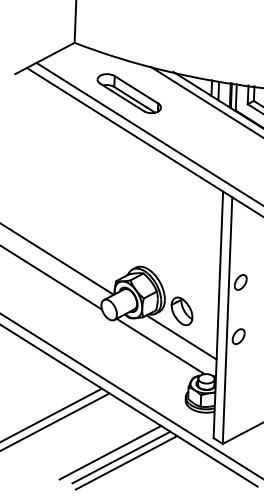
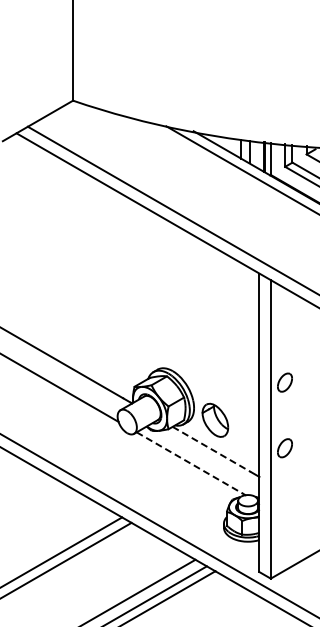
part: (129, 93) -> (141, 159), removed
line: (178, 335) -> (212, 449), solid -> dashed
line: (160, 346) -> (190, 463), solid -> dashed

